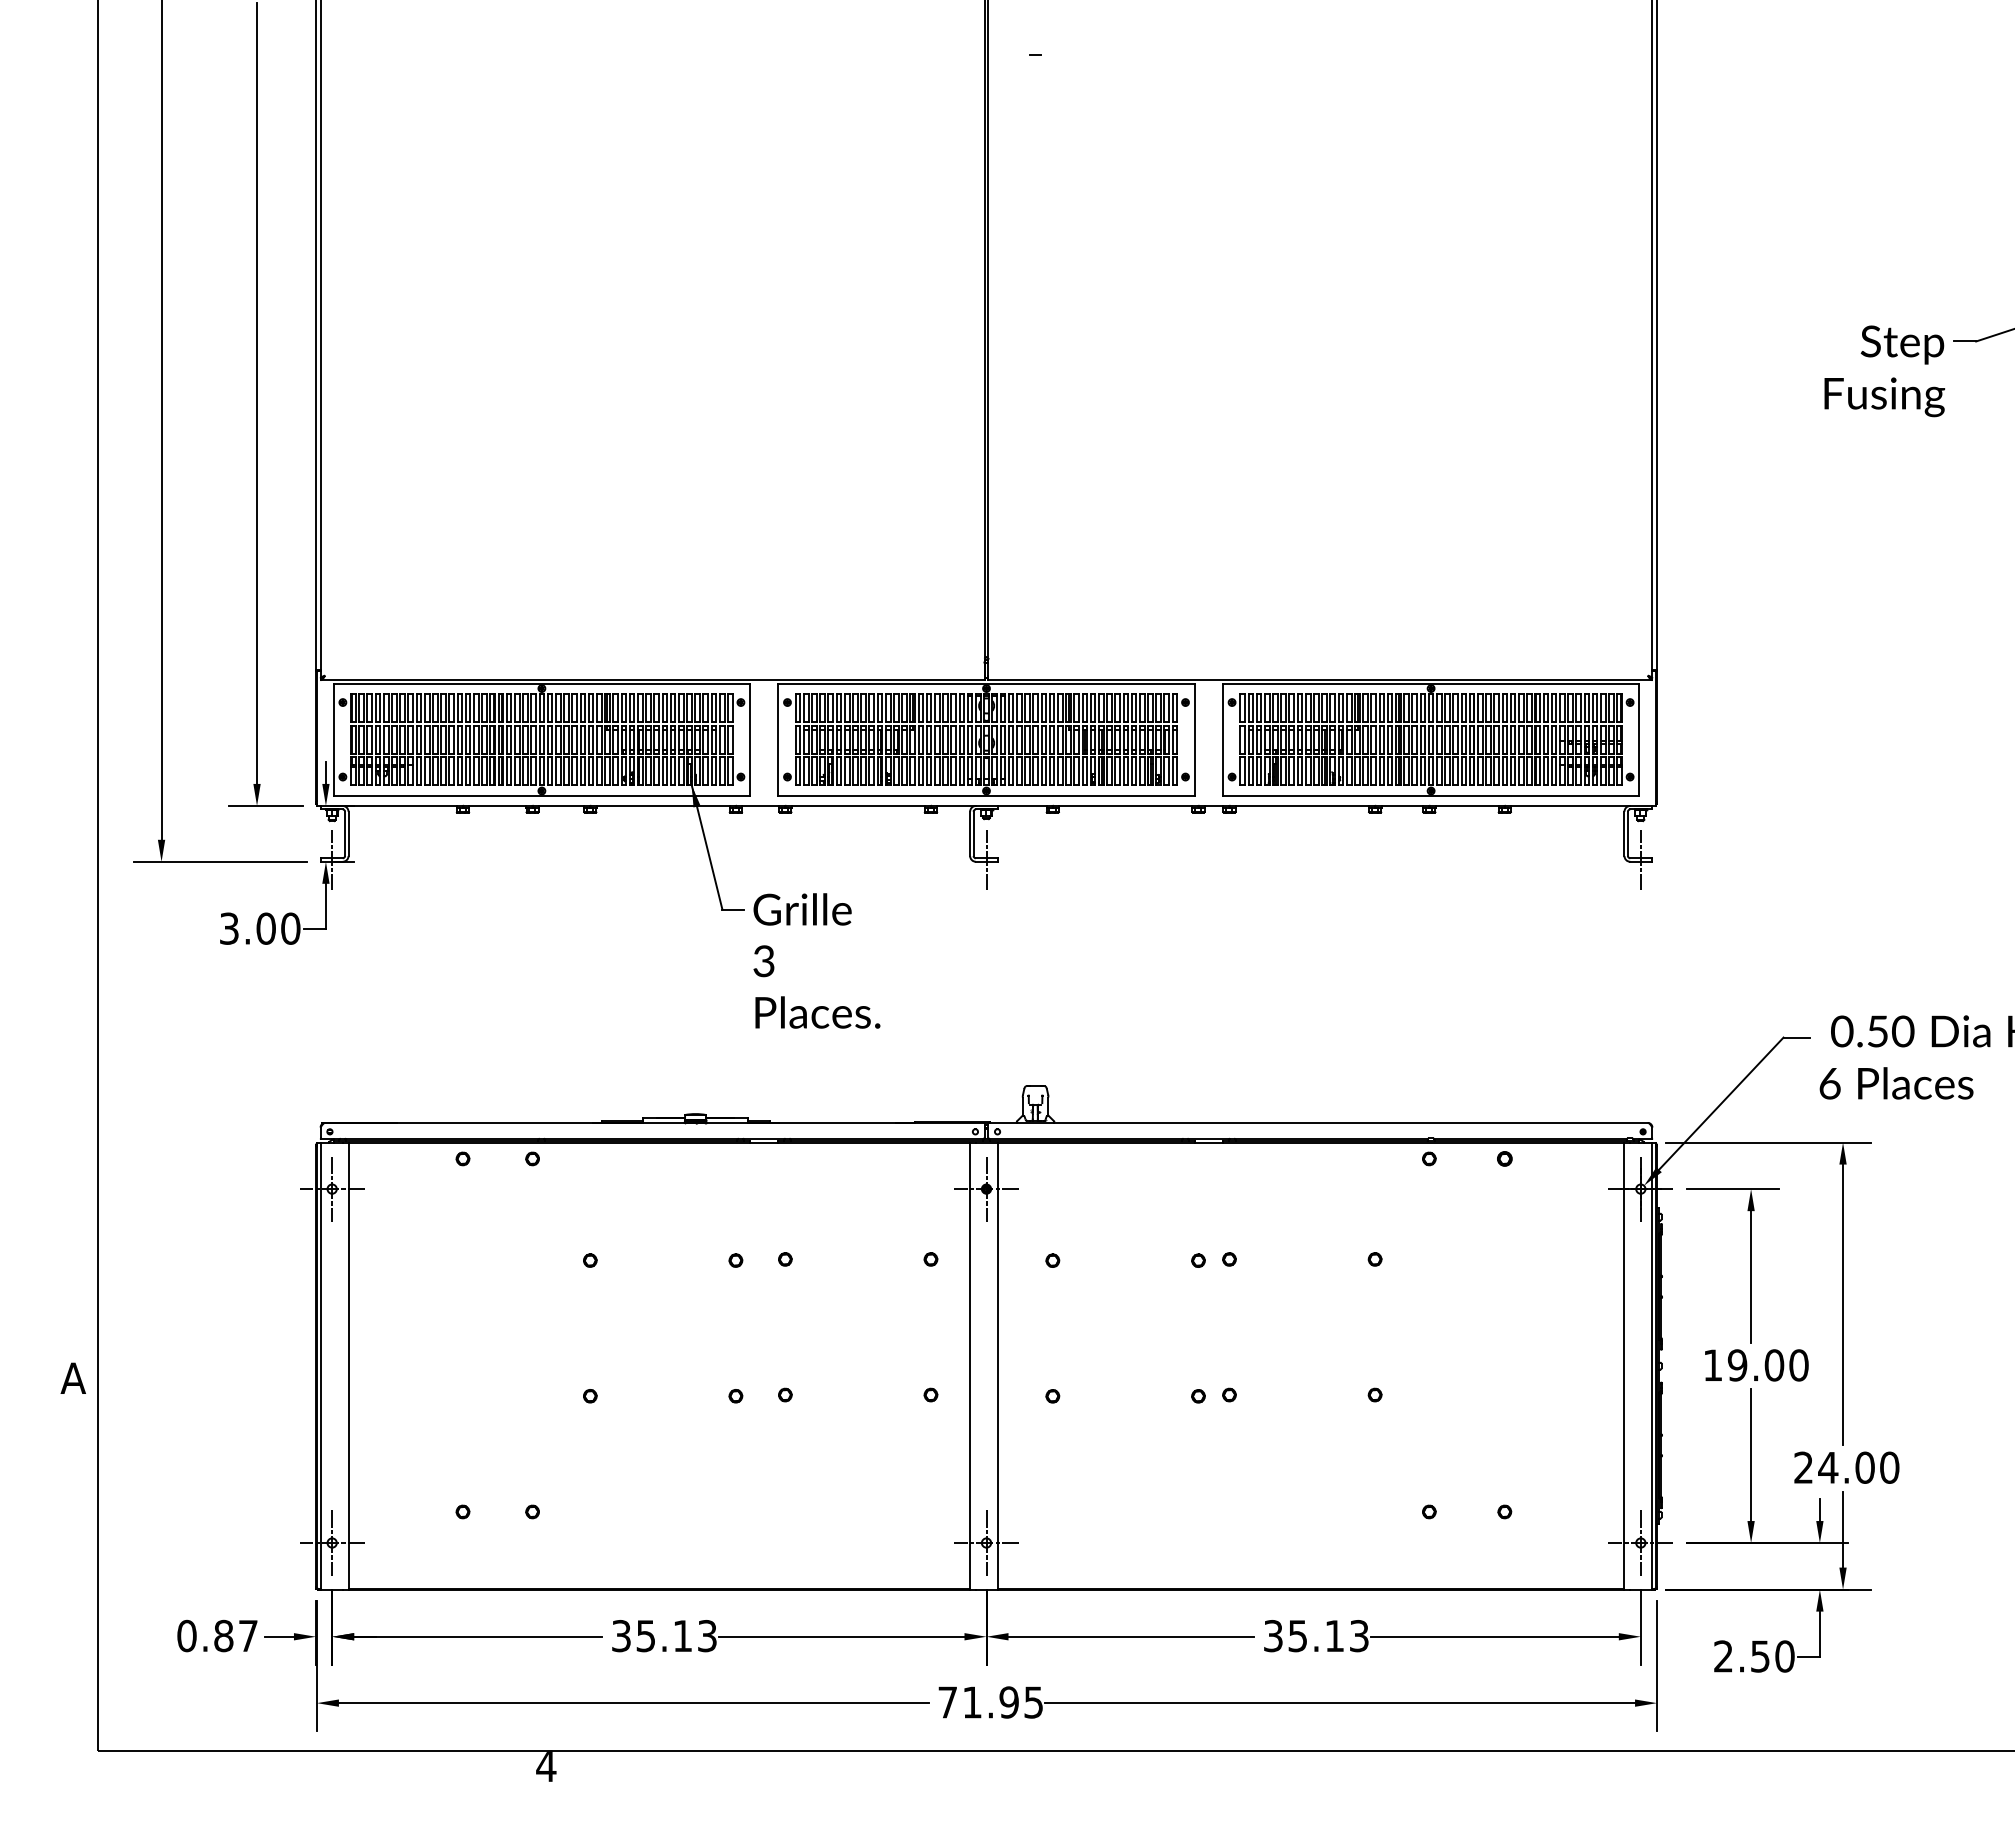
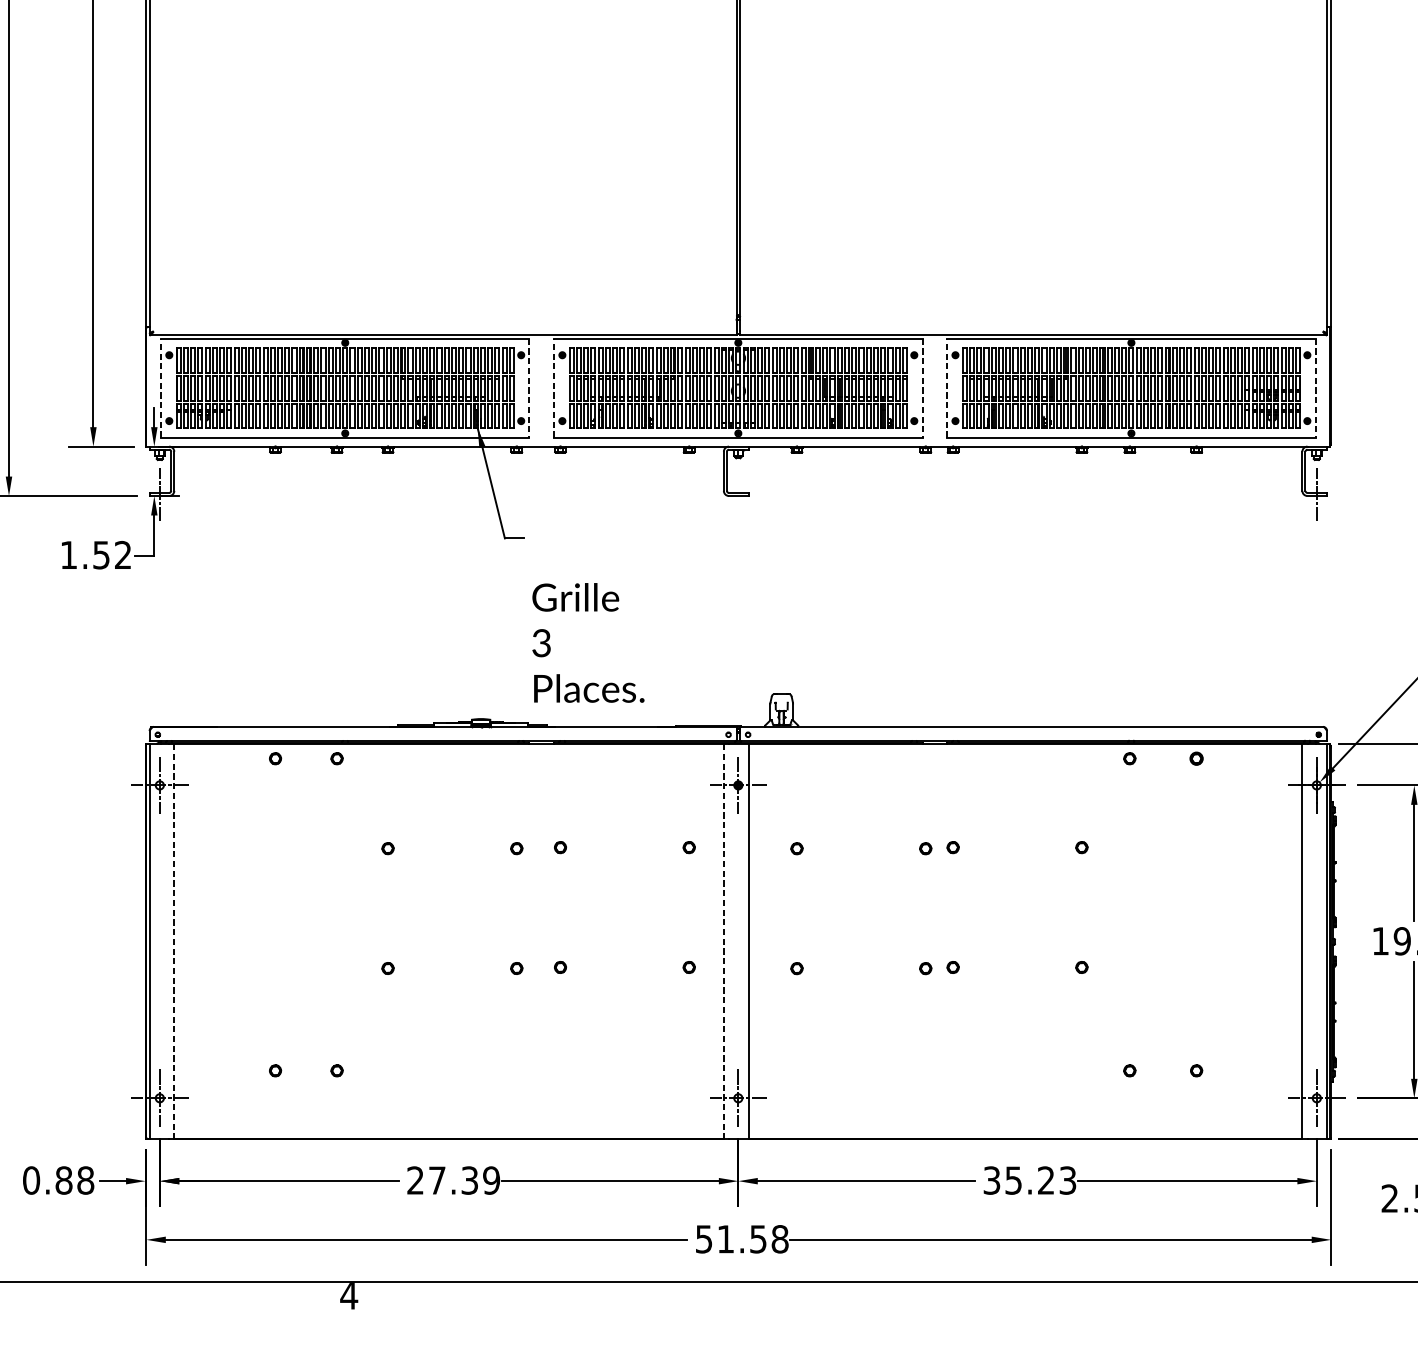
line: (333, 739) -> (161, 387), solid -> dashed
line: (750, 739) -> (529, 387), solid -> dashed
line: (778, 739) -> (554, 387), solid -> dashed
line: (1194, 739) -> (922, 387), solid -> dashed
line: (1222, 739) -> (946, 387), solid -> dashed
line: (1639, 739) -> (1315, 387), solid -> dashed
line: (986, 859) -> (738, 493), removed
text: (260, 928) -> (96, 554), 3.00 -> 1.52
text: (816, 960) -> (588, 642), moved
line: (348, 1366) -> (174, 942), solid -> dashed
line: (970, 1366) -> (724, 942), solid -> dashed
text: (248, 1635) -> (85, 1180), 0.87 -> 0.88
text: (1334, 1635) -> (1046, 1180), 35.13 -> 35.23
text: (664, 1636) -> (453, 1180), 35.13 -> 27.39
text: (990, 1702) -> (741, 1239), 71.95 -> 51.58

